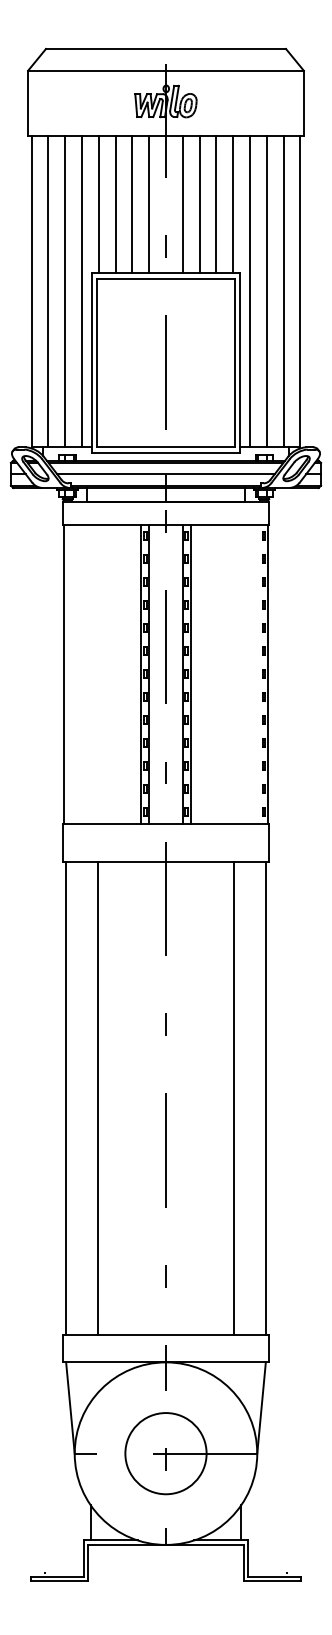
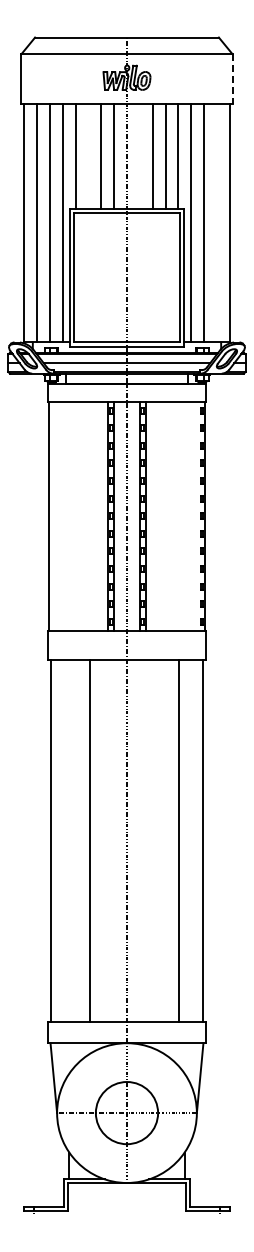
line: (303, 103) -> (232, 79), solid -> dashed
line: (115, 204) -> (88, 156), removed
line: (182, 204) -> (139, 156), removed
line: (284, 291) -> (217, 223), removed
line: (97, 1097) -> (89, 840), moved

